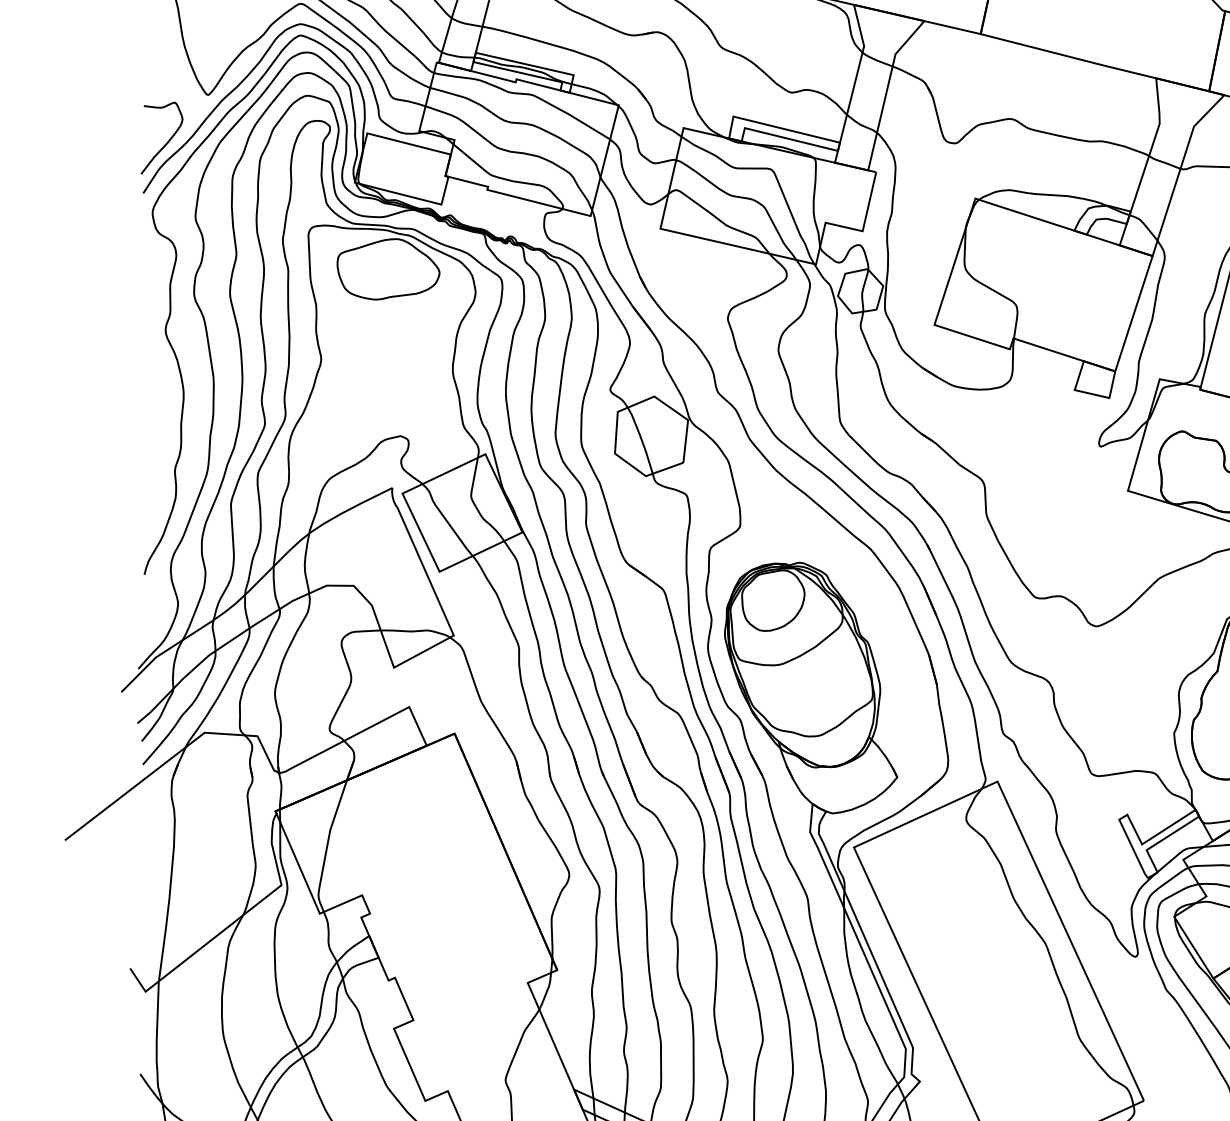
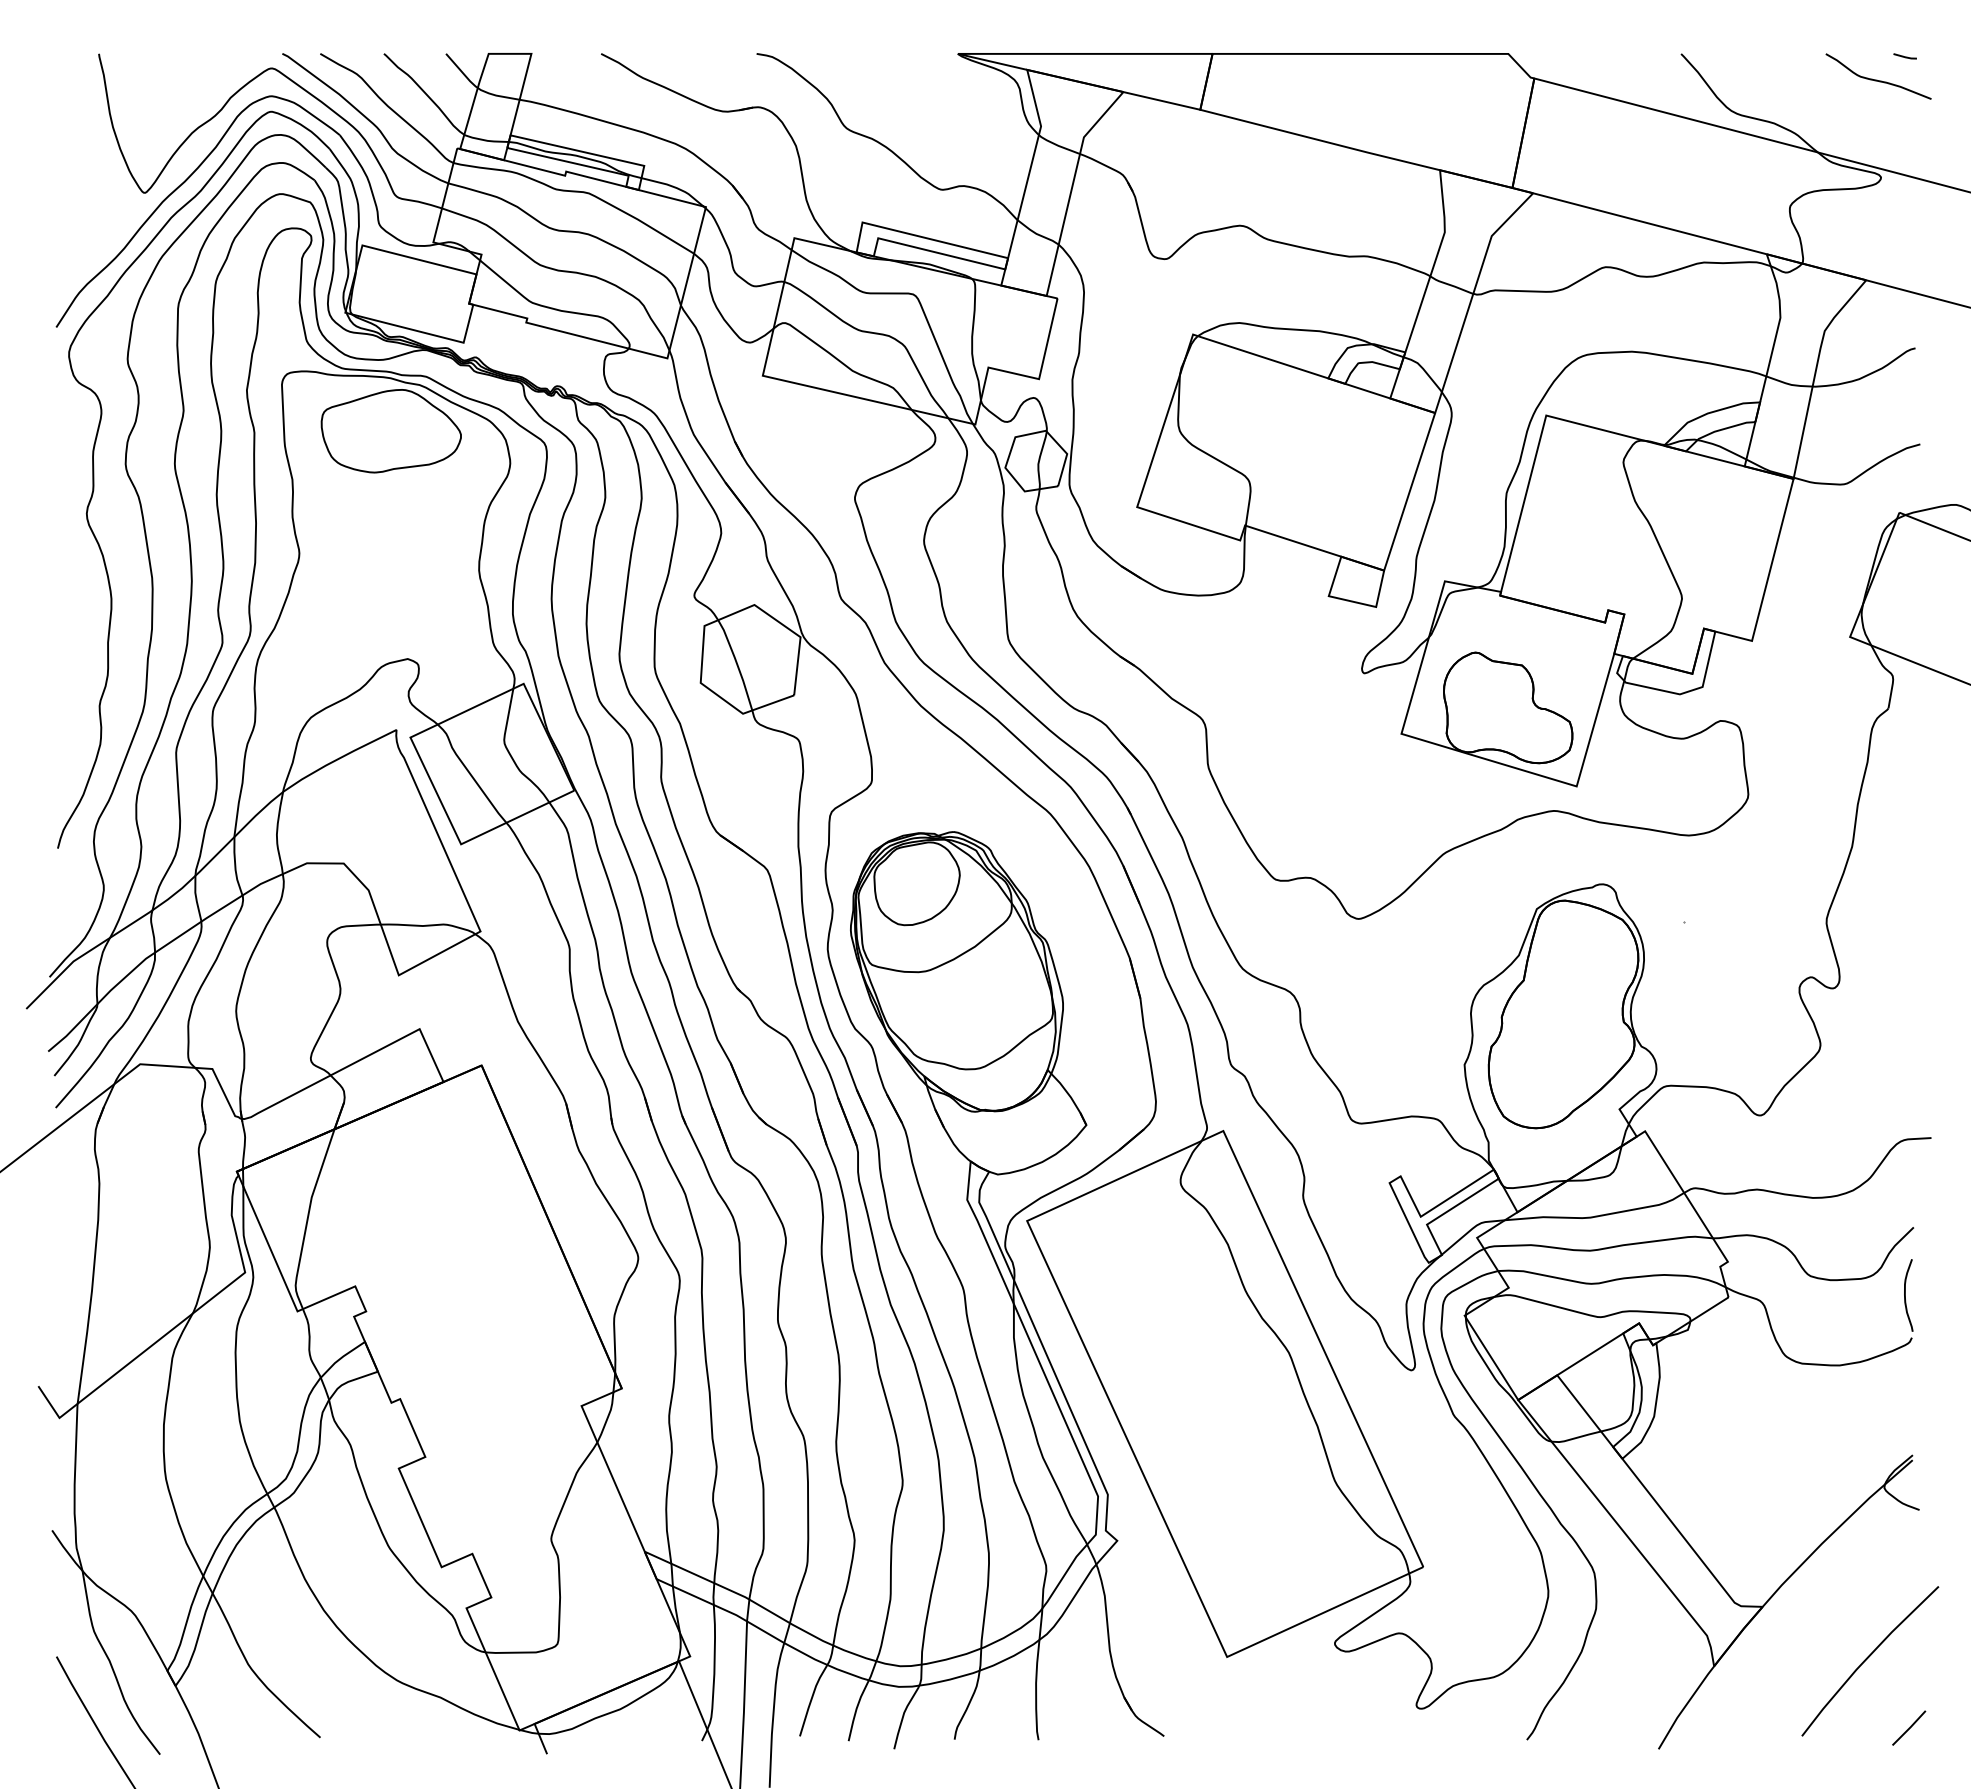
curve: (167, 141) -> (89, 256), removed

